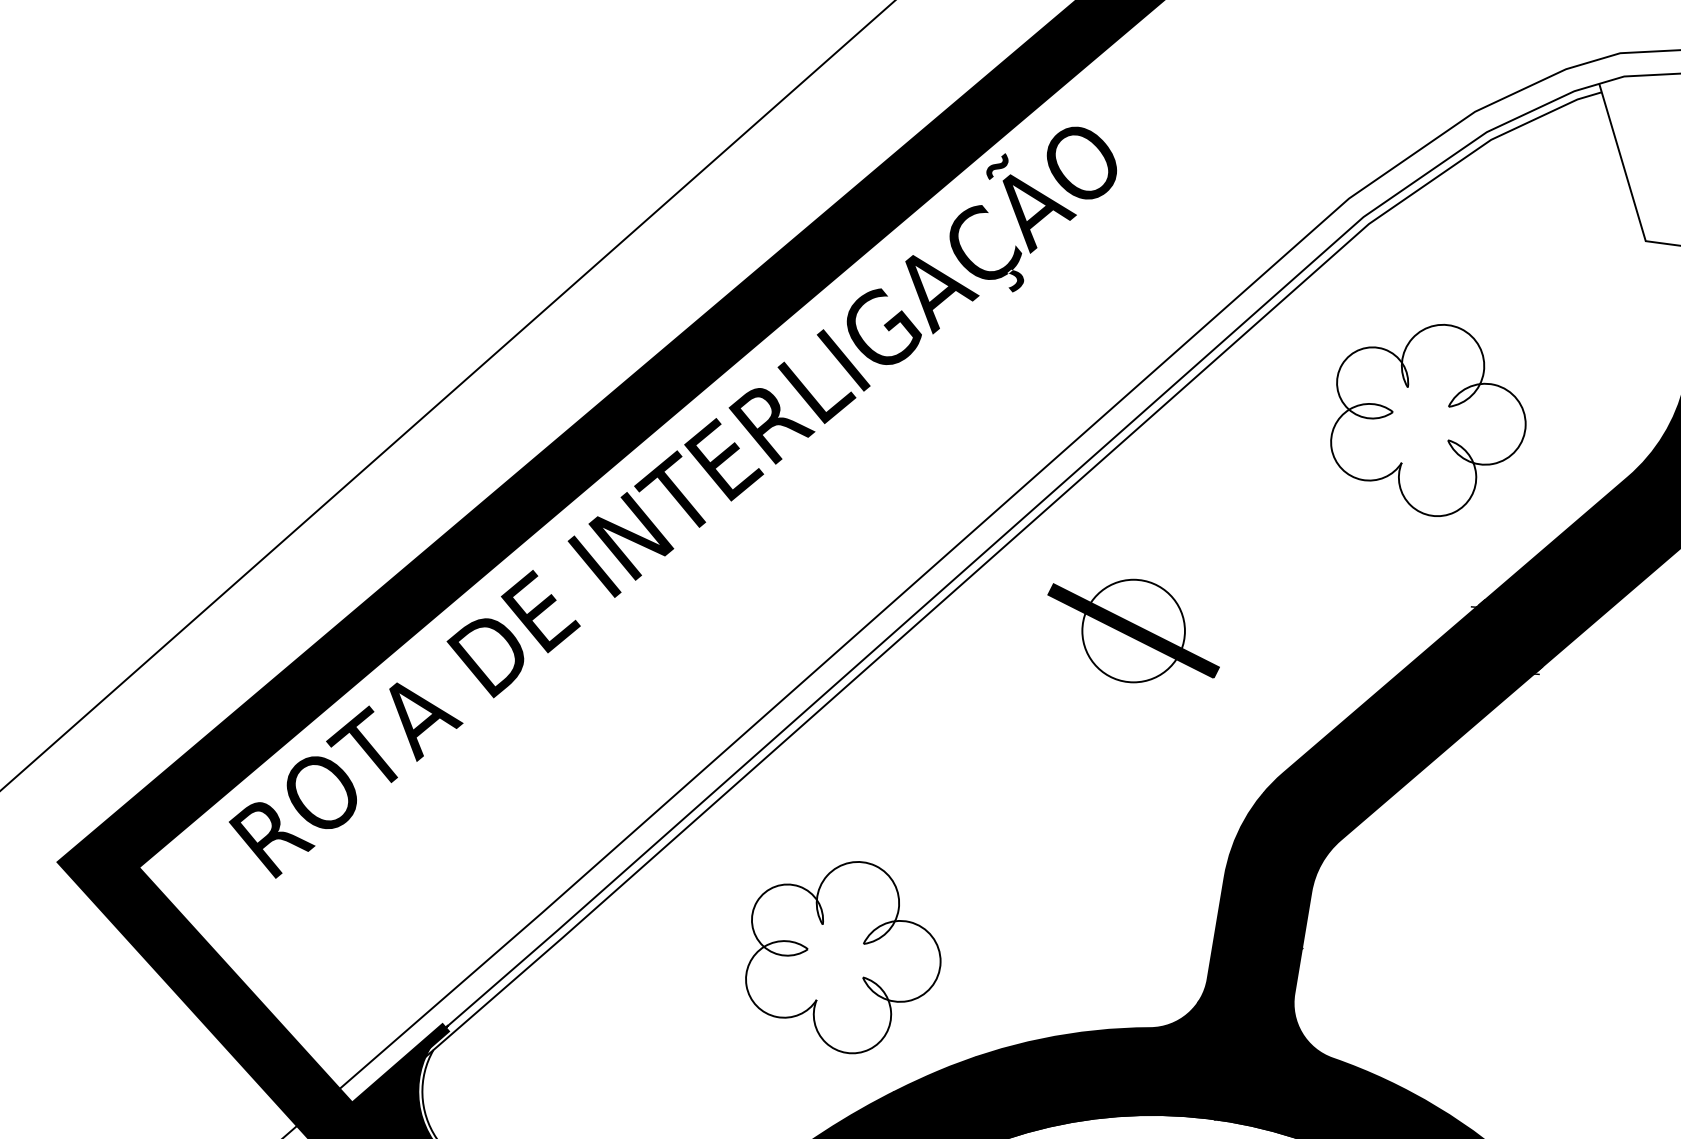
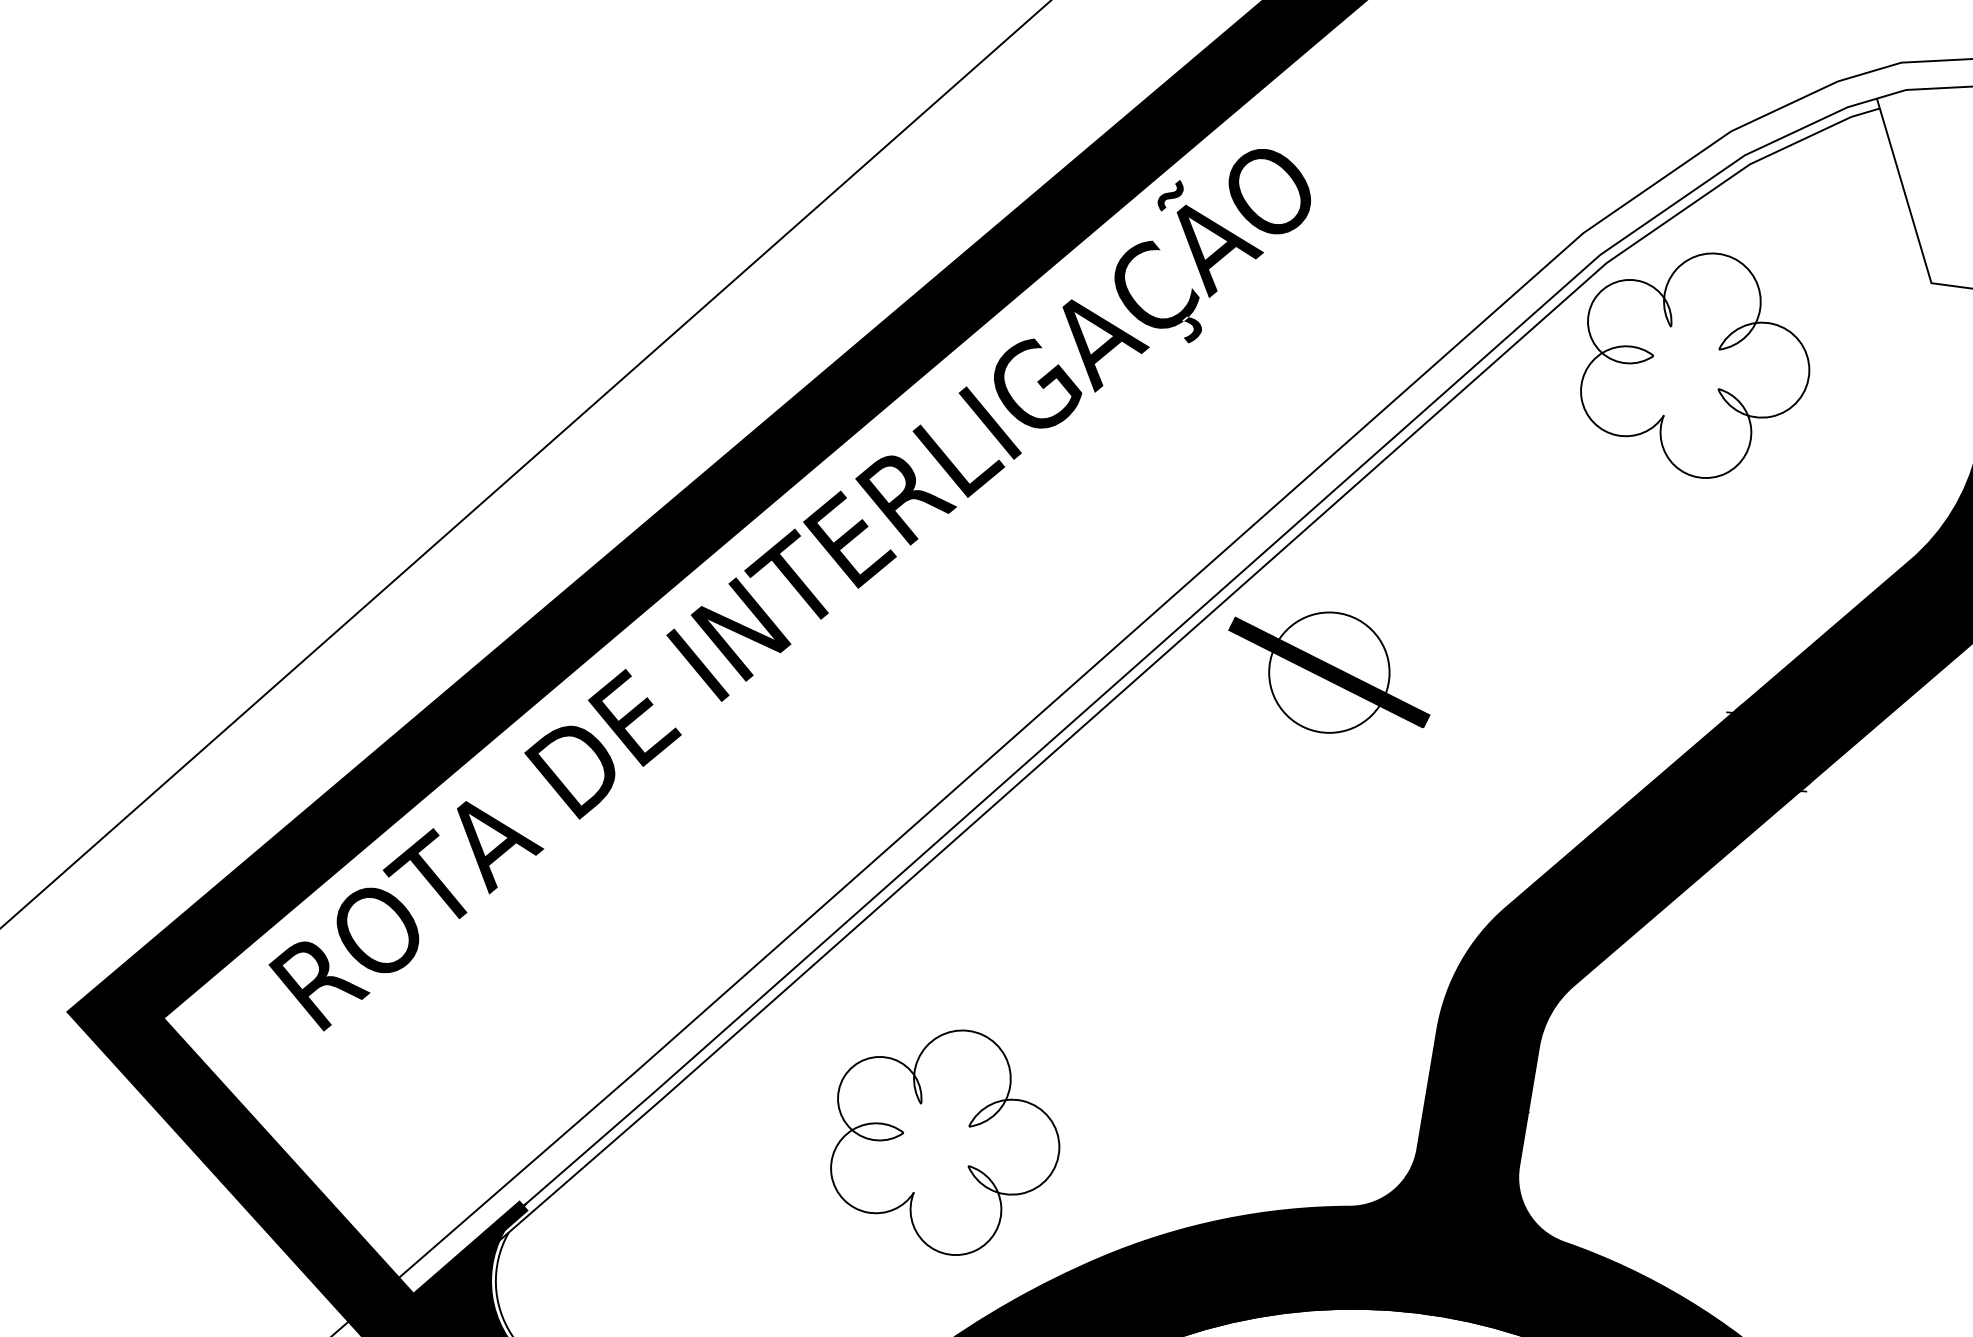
part: (1428, 419) -> (1695, 364), moved
part: (1133, 630) -> (1329, 672), moved
part: (843, 957) -> (945, 1142), moved

